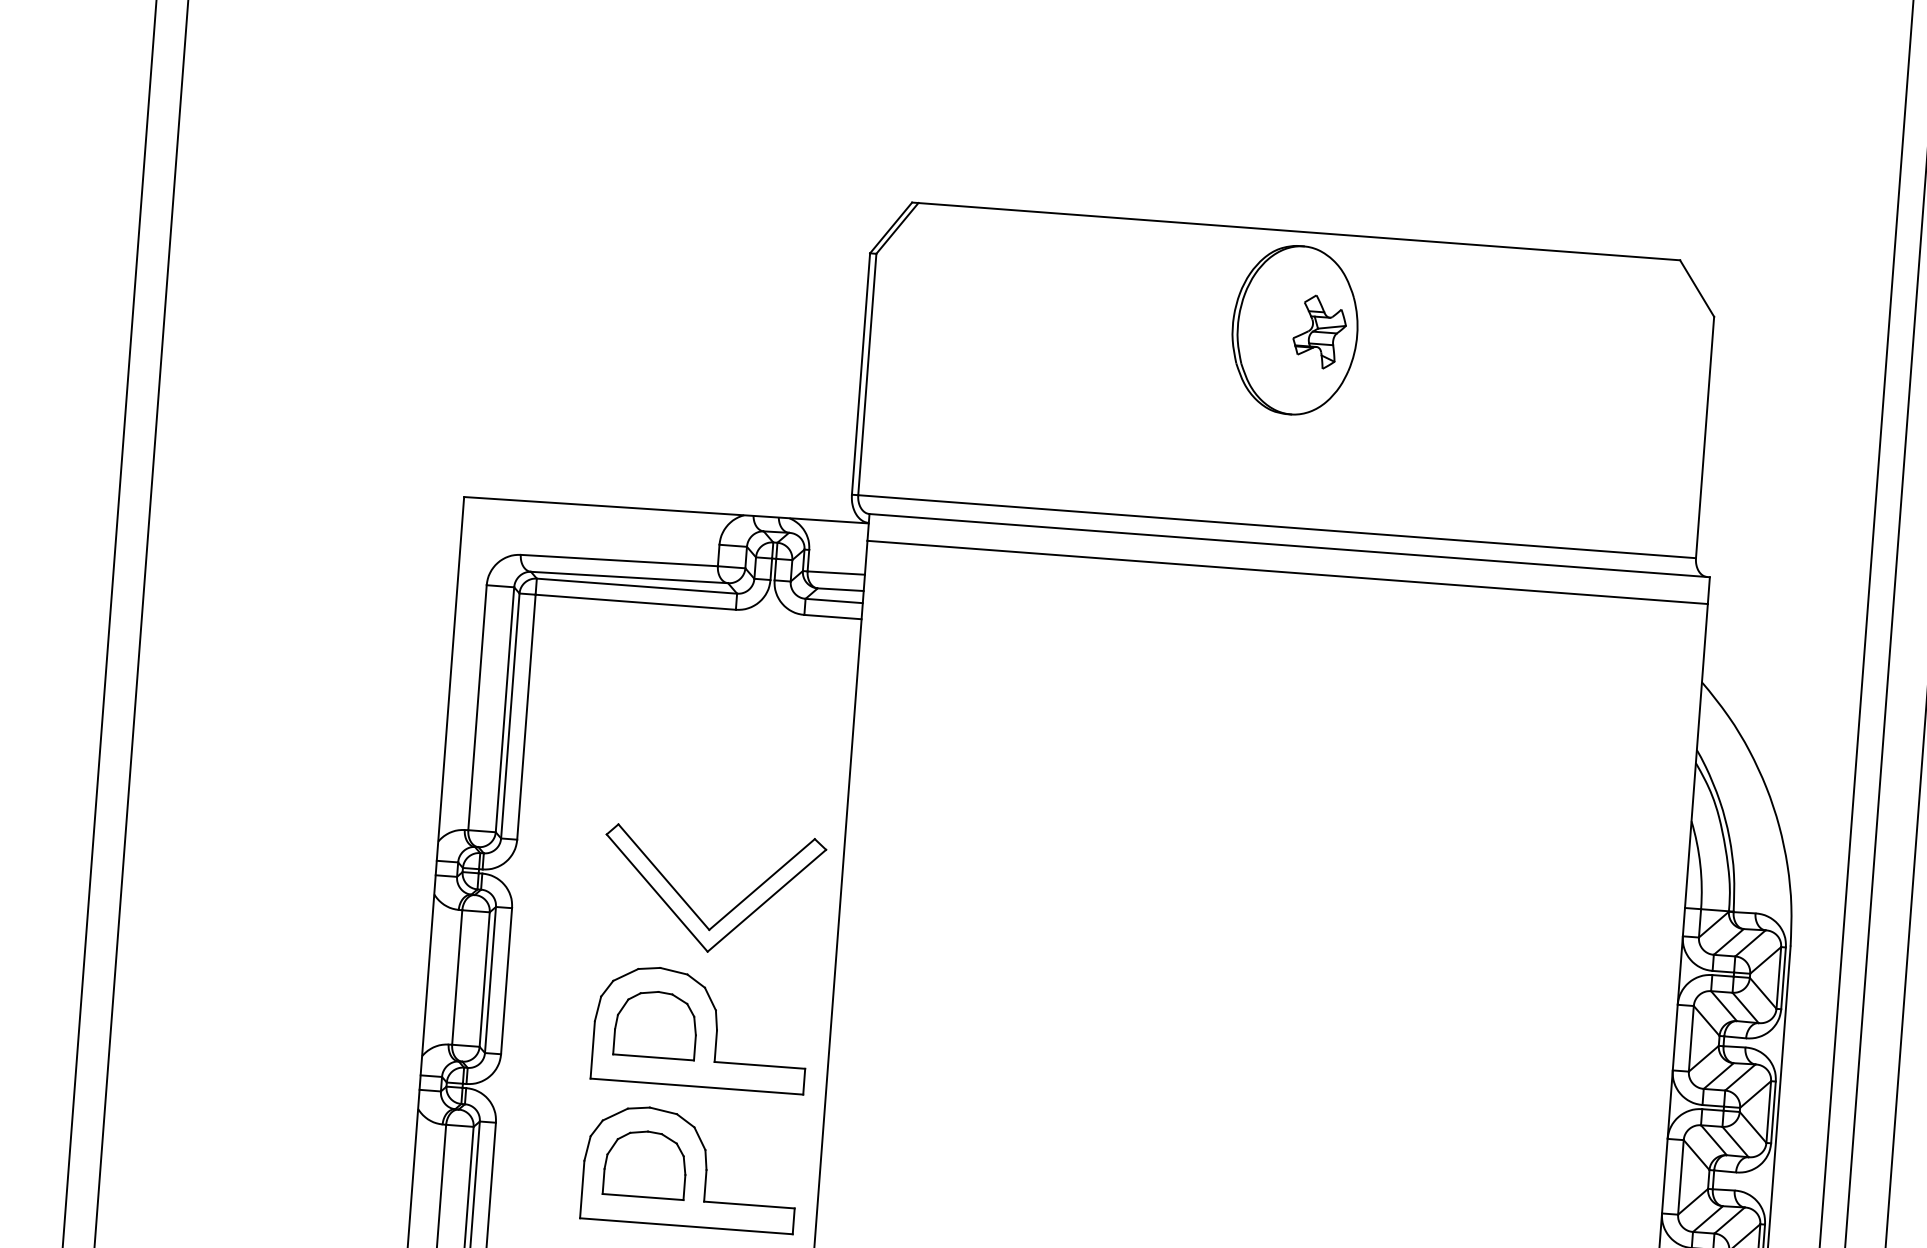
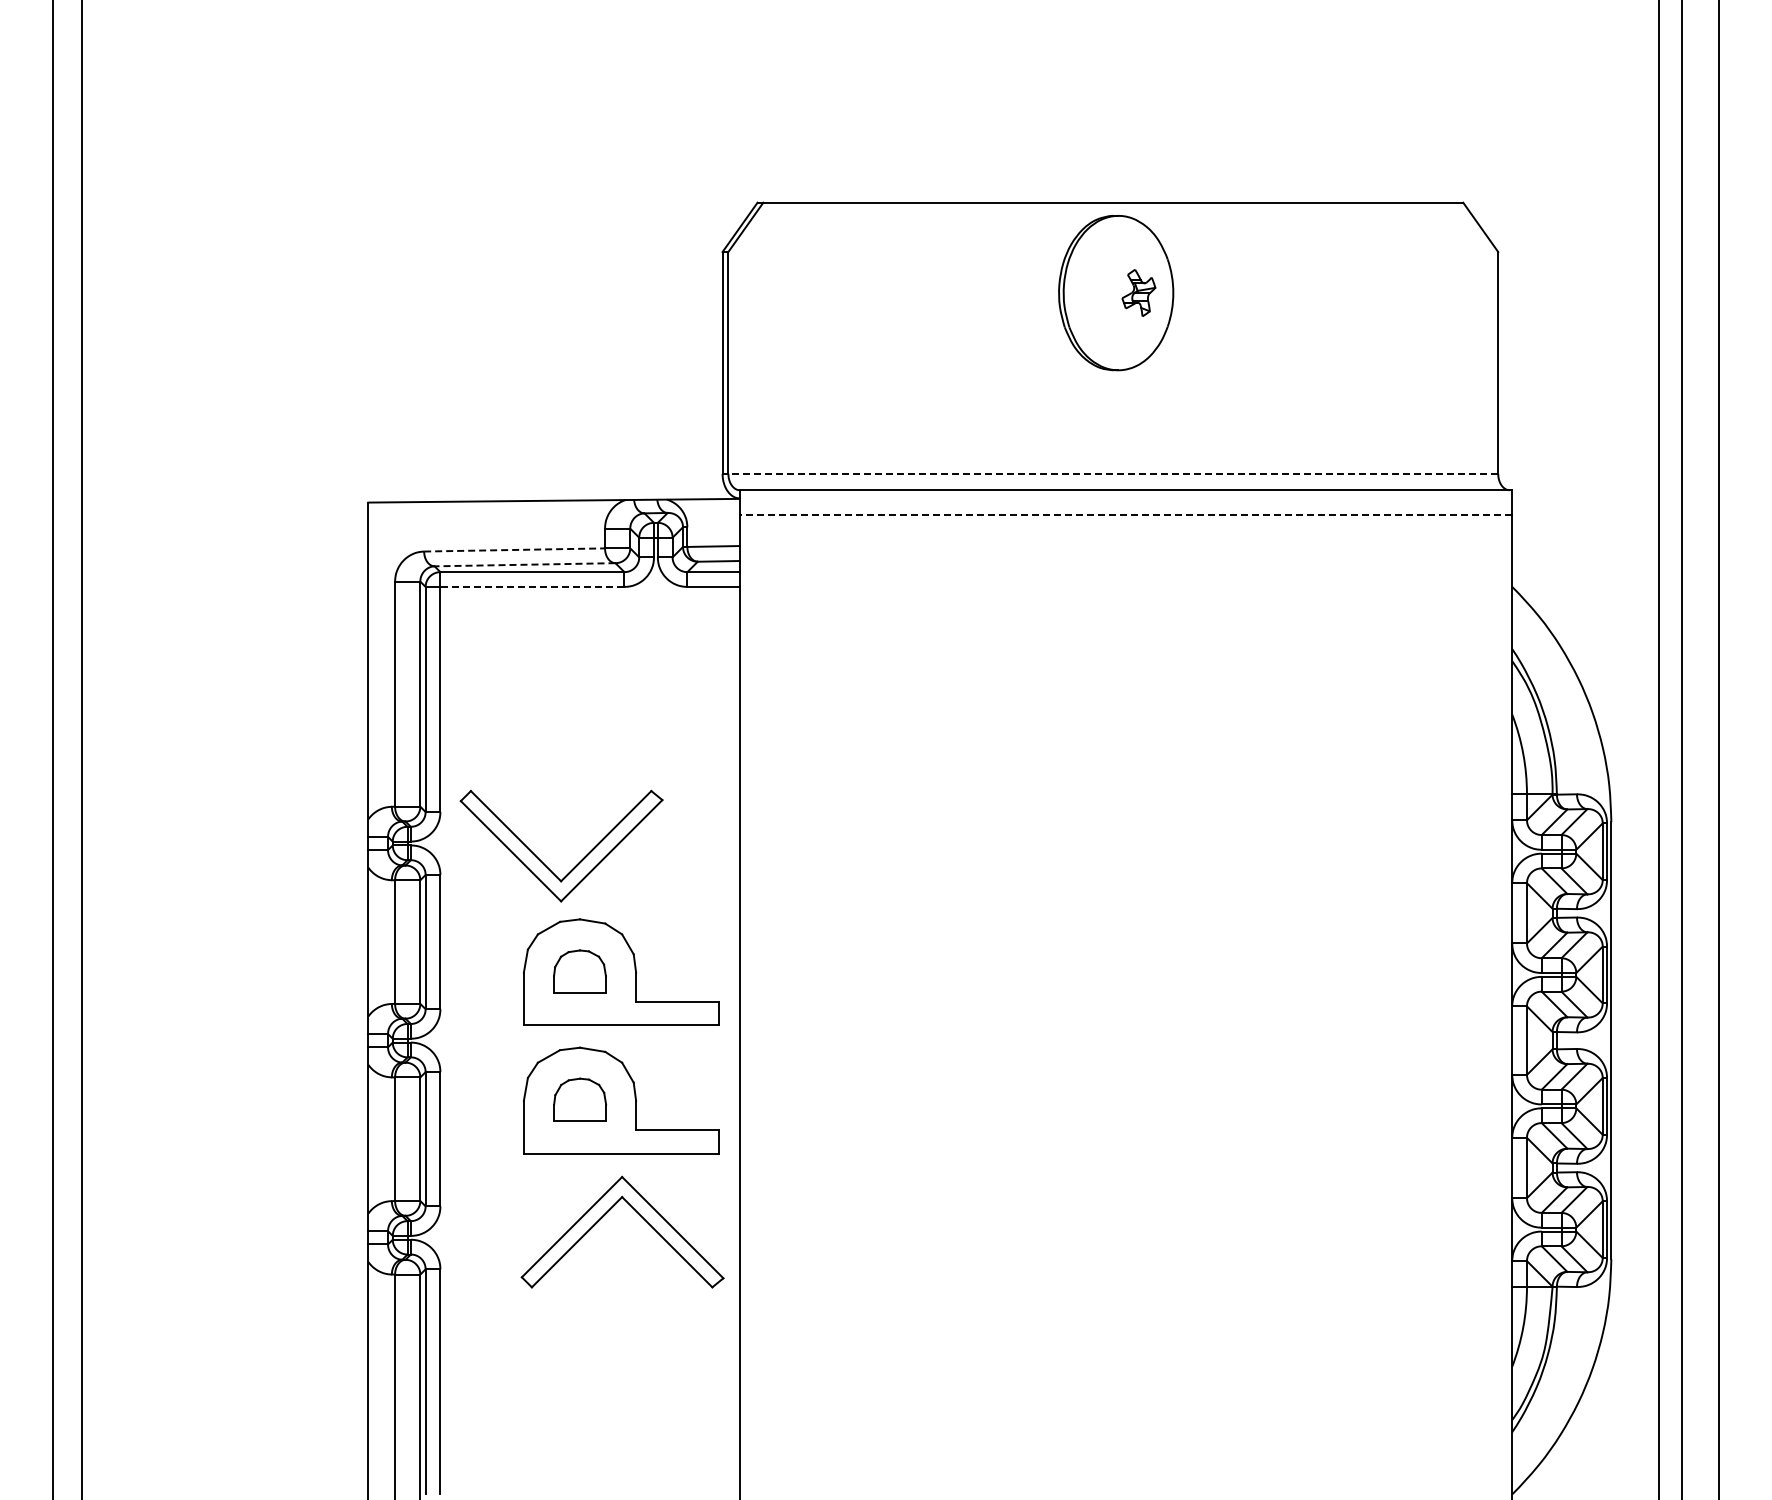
part: (1319, 331) -> (1138, 292), size x0.7
line: (1277, 526) -> (1113, 473), solid -> dashed
line: (620, 560) -> (515, 549), solid -> dashed
line: (1287, 571) -> (1125, 514), solid -> dashed
line: (628, 577) -> (524, 564), solid -> dashed
line: (634, 601) -> (531, 586), solid -> dashed
part: (729, 910) -> (578, 862), moved
part: (655, 1024) -> (579, 971), size x0.7
part: (646, 1163) -> (580, 1099), size x0.7

